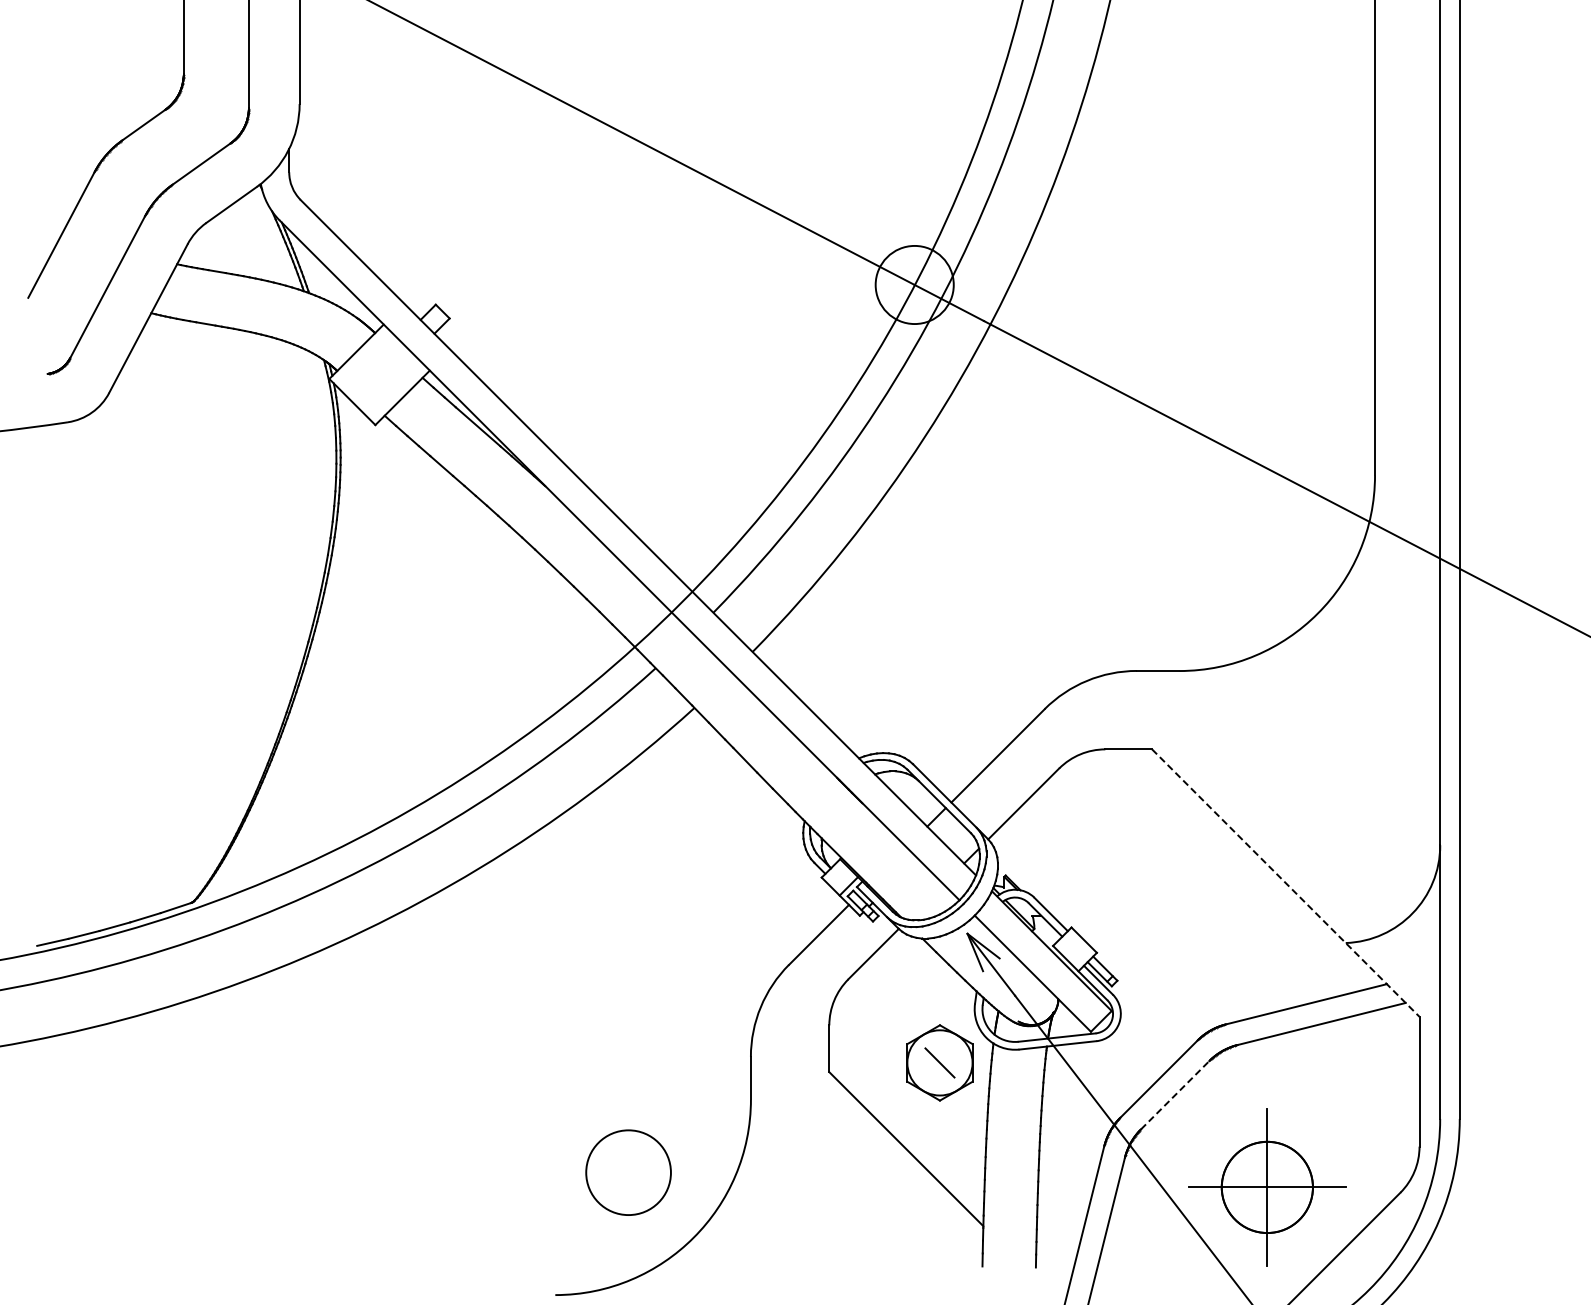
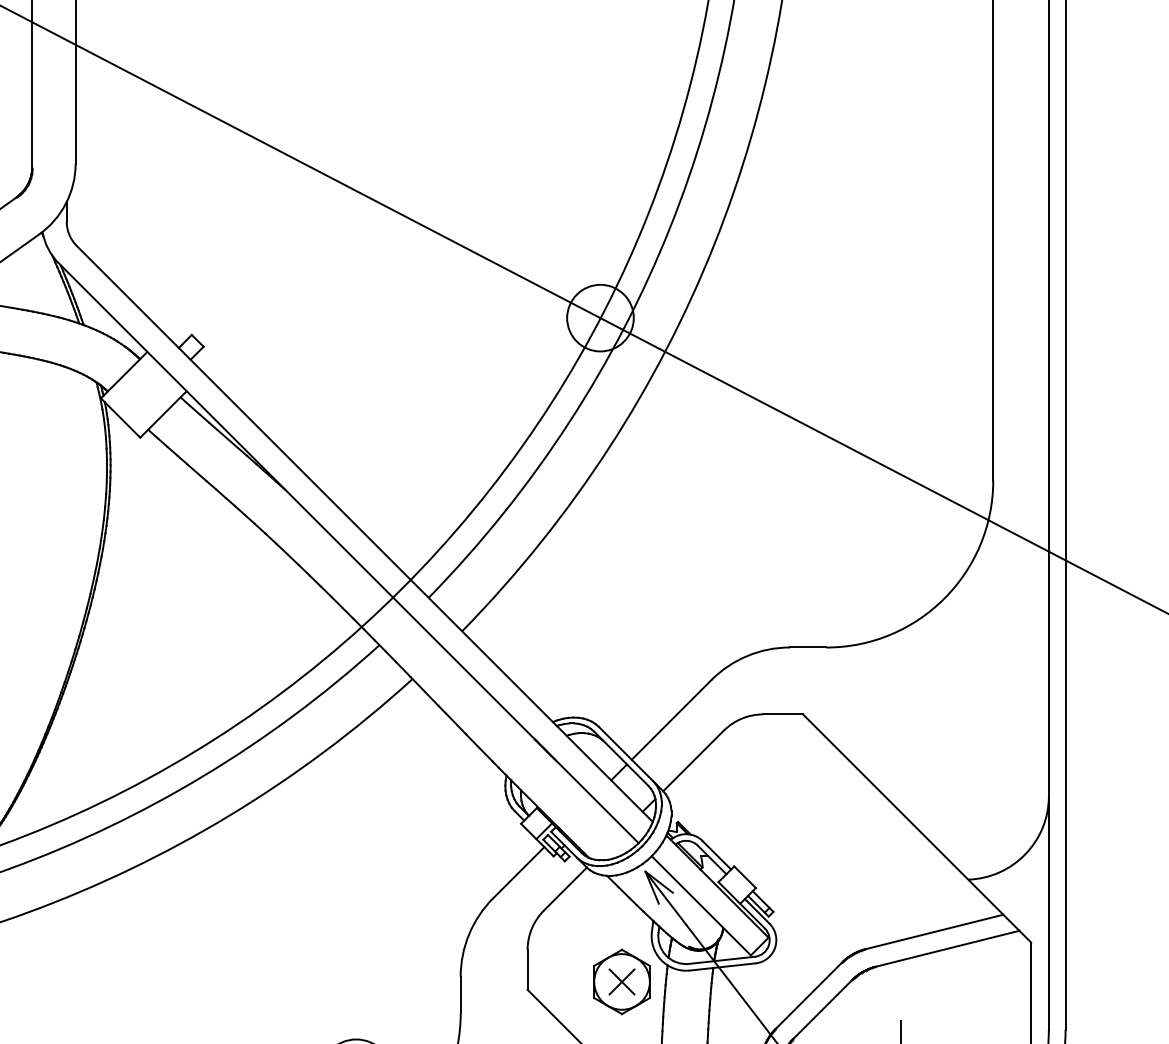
line: (1286, 883) -> (917, 828), dashed -> solid
line: (939, 1062) -> (621, 981), added
line: (1175, 1094) -> (822, 1008), dashed -> solid

